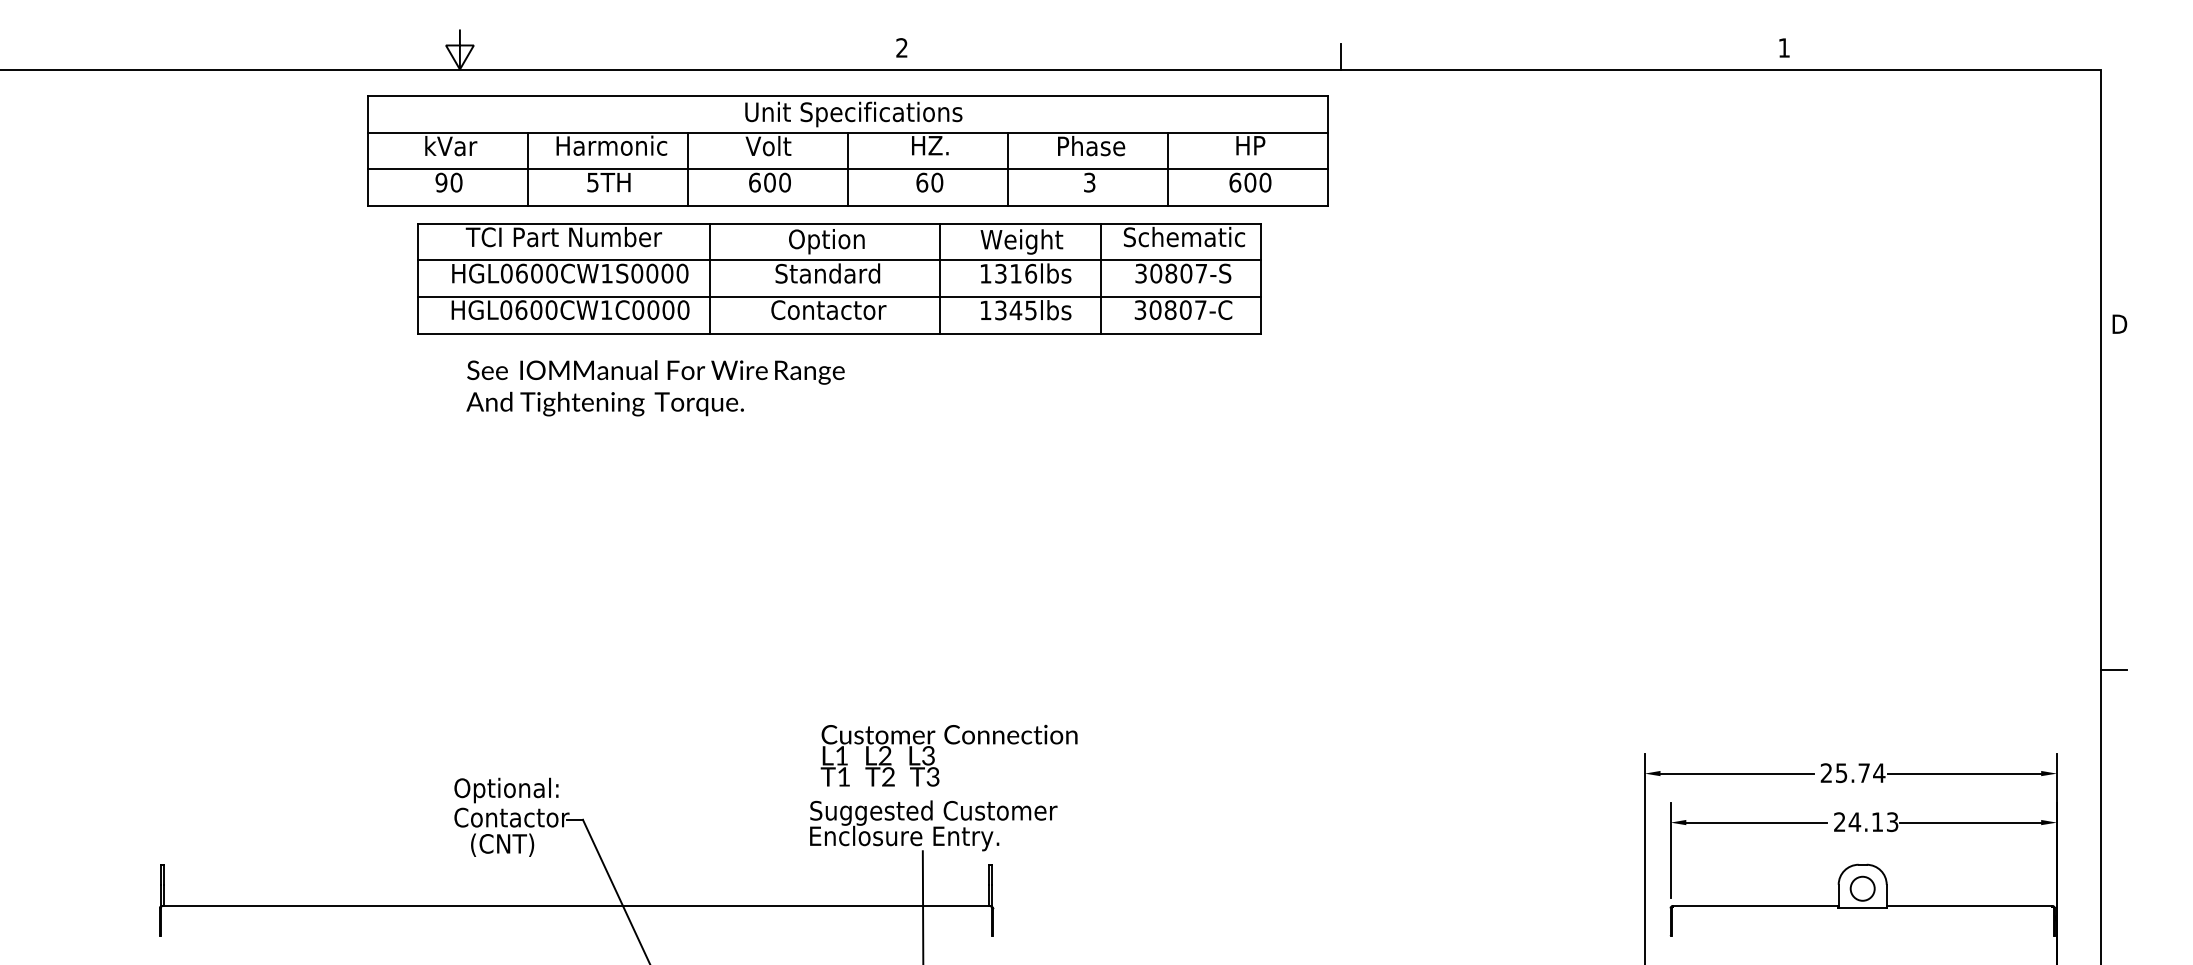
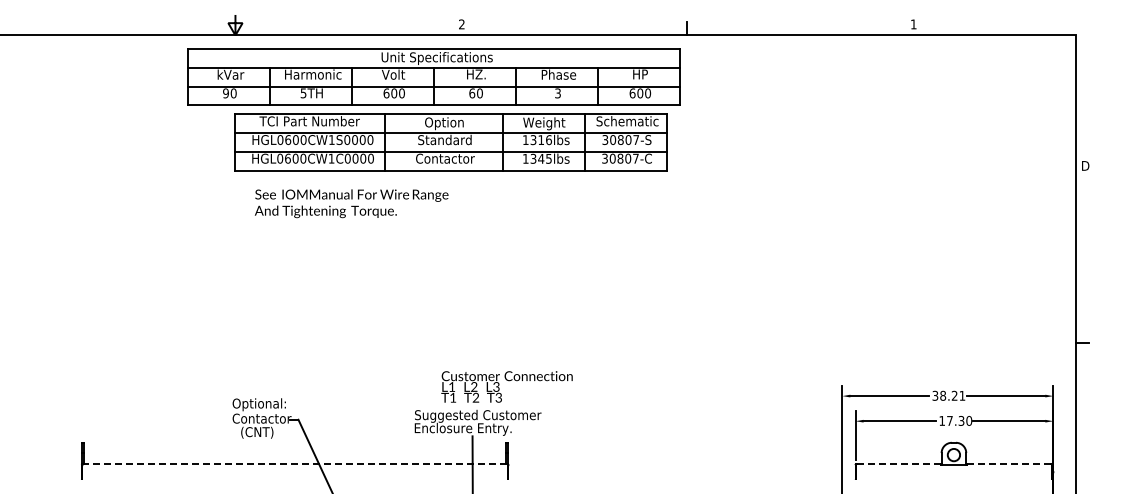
part: (838, 278) -> (450, 142), moved
text: (655, 387) -> (351, 203), moved
text: (948, 754) -> (506, 386), moved
text: (1852, 772) -> (948, 395), 25.74 -> 38.21
text: (1865, 821) -> (955, 420), 24.13 -> 17.30
line: (575, 905) -> (294, 463), solid -> dashed
line: (1754, 905) -> (898, 463), solid -> dashed
line: (1969, 905) -> (1008, 463), solid -> dashed

